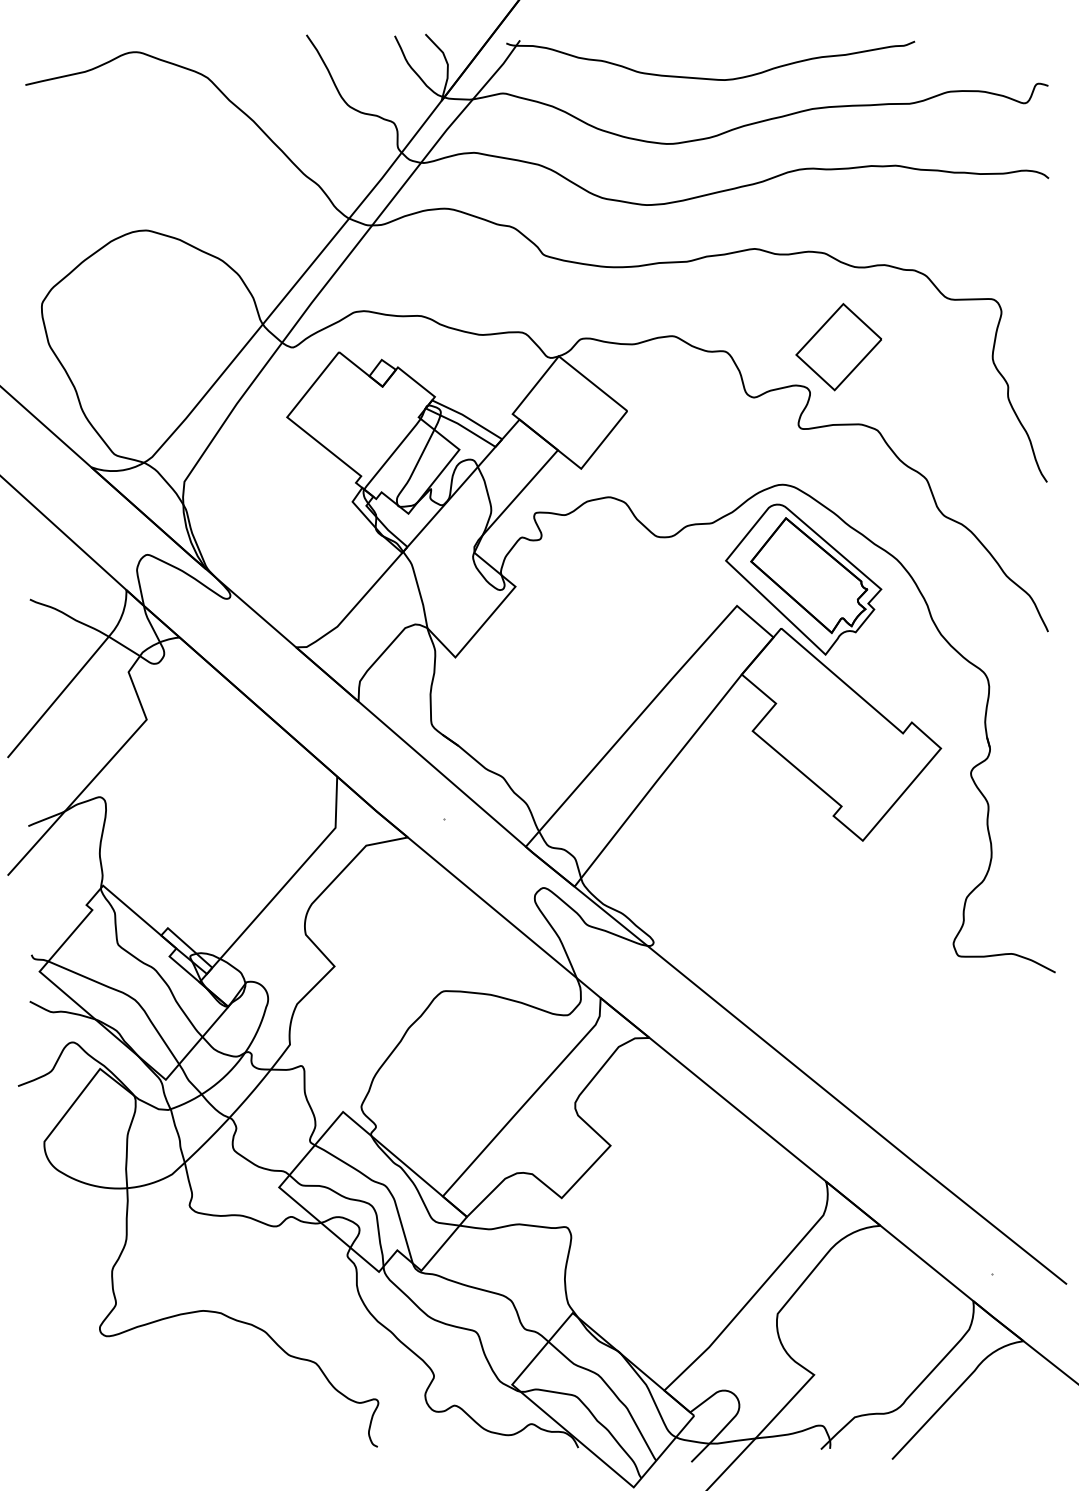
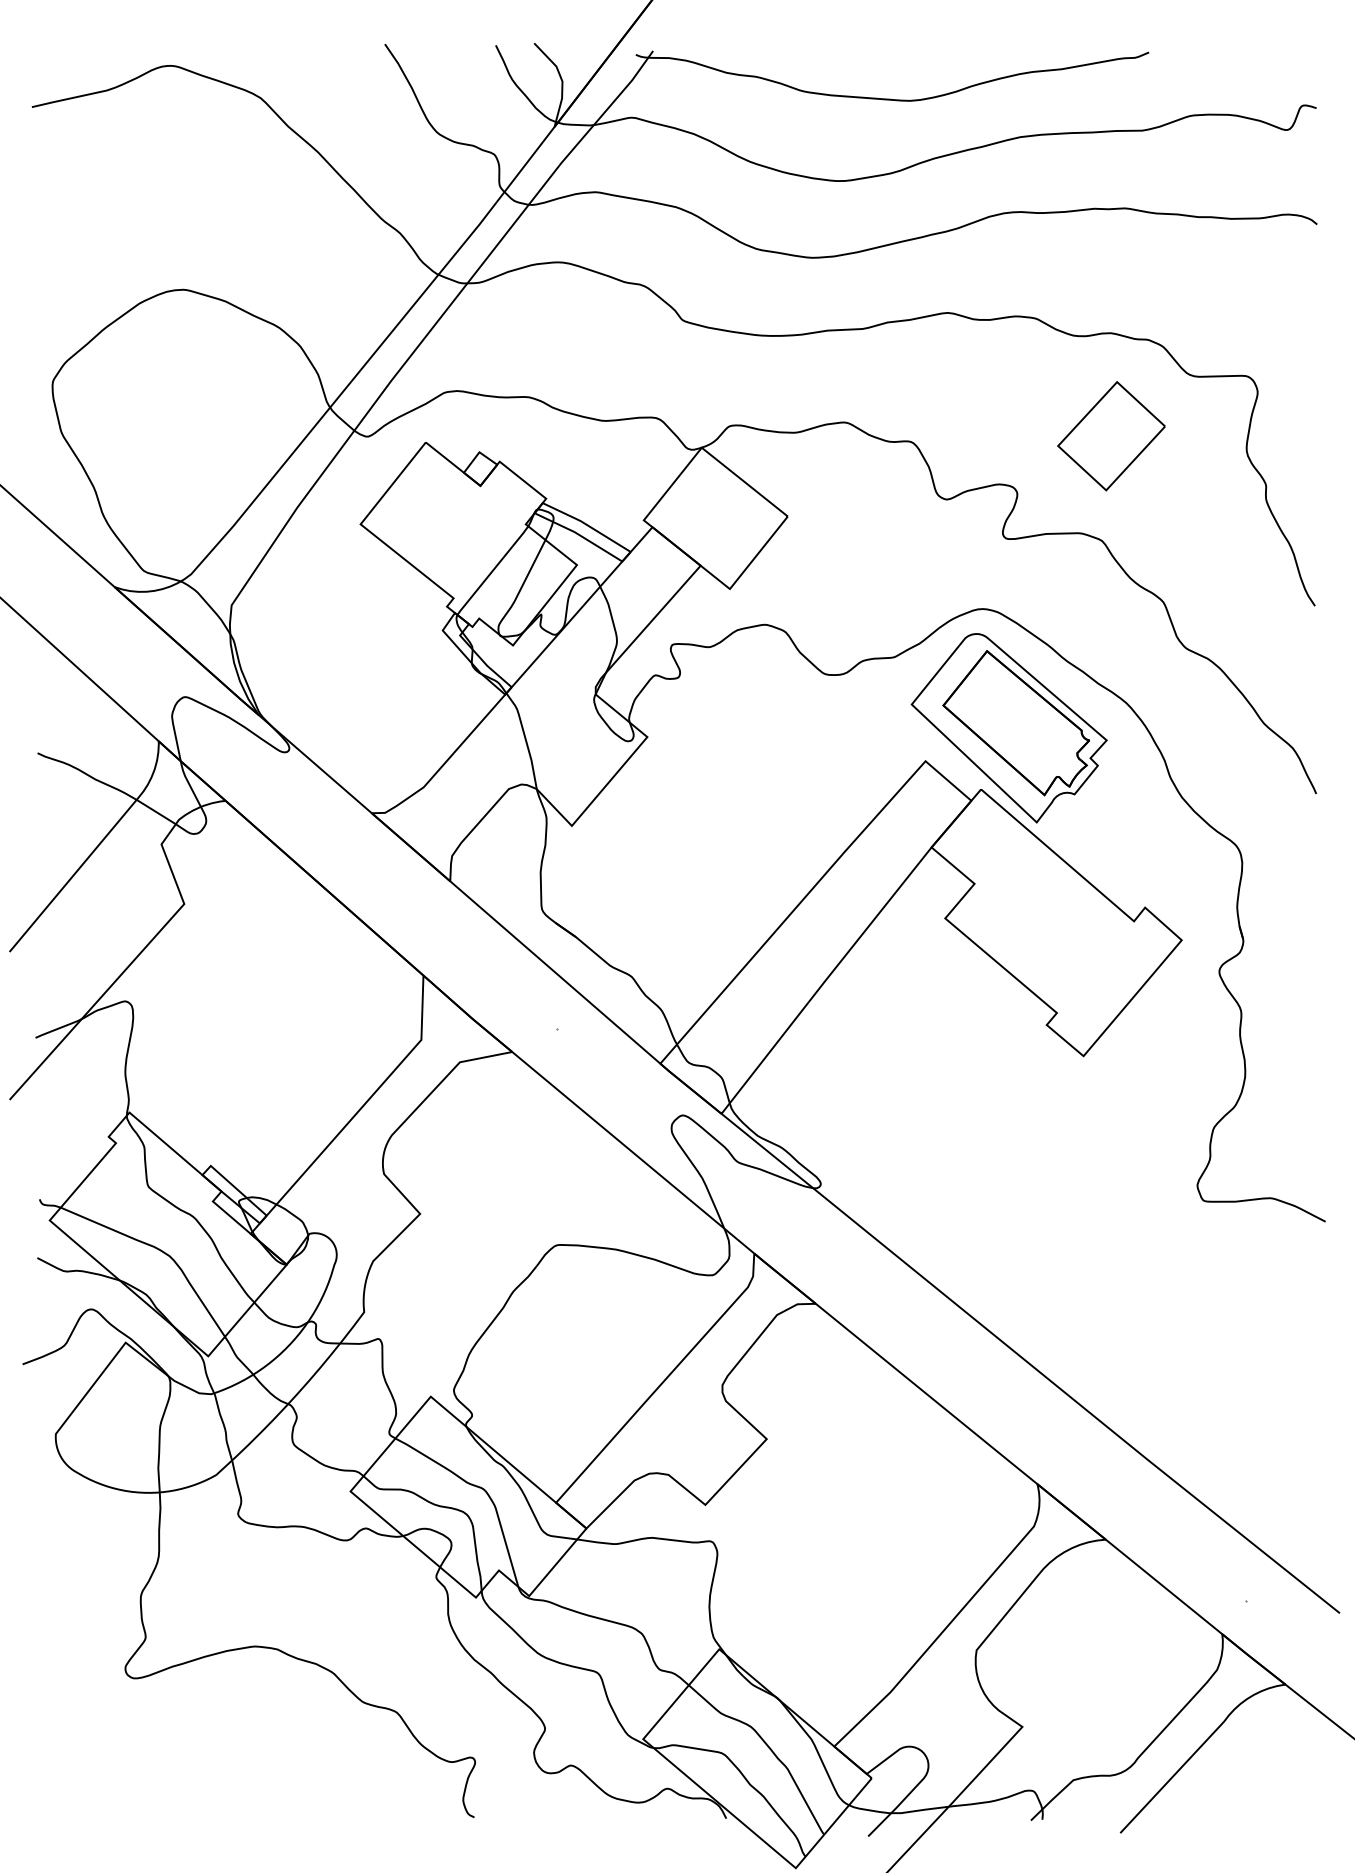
part: (838, 347) -> (1111, 436), moved

